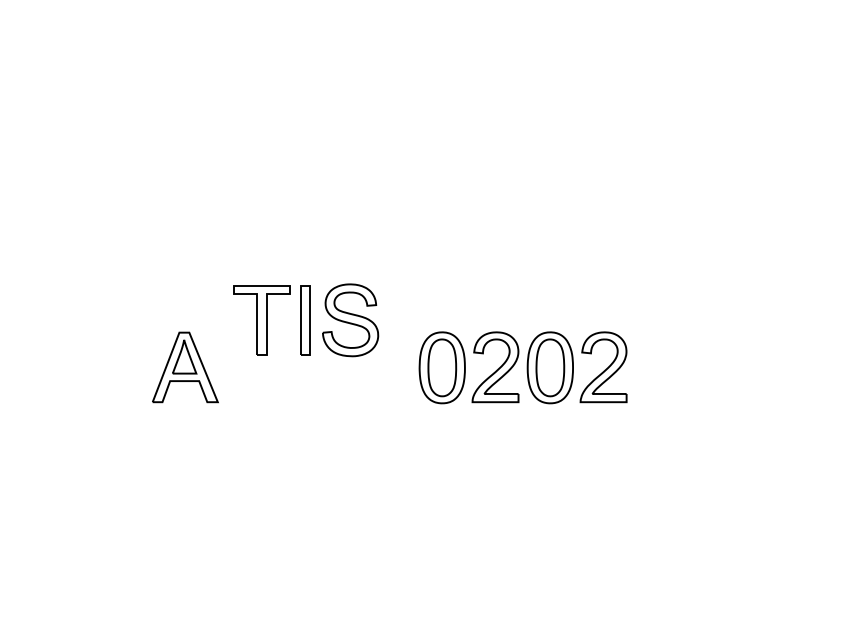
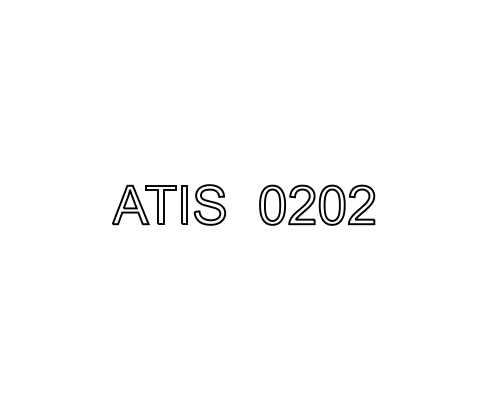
part: (306, 319) -> (185, 204), moved

